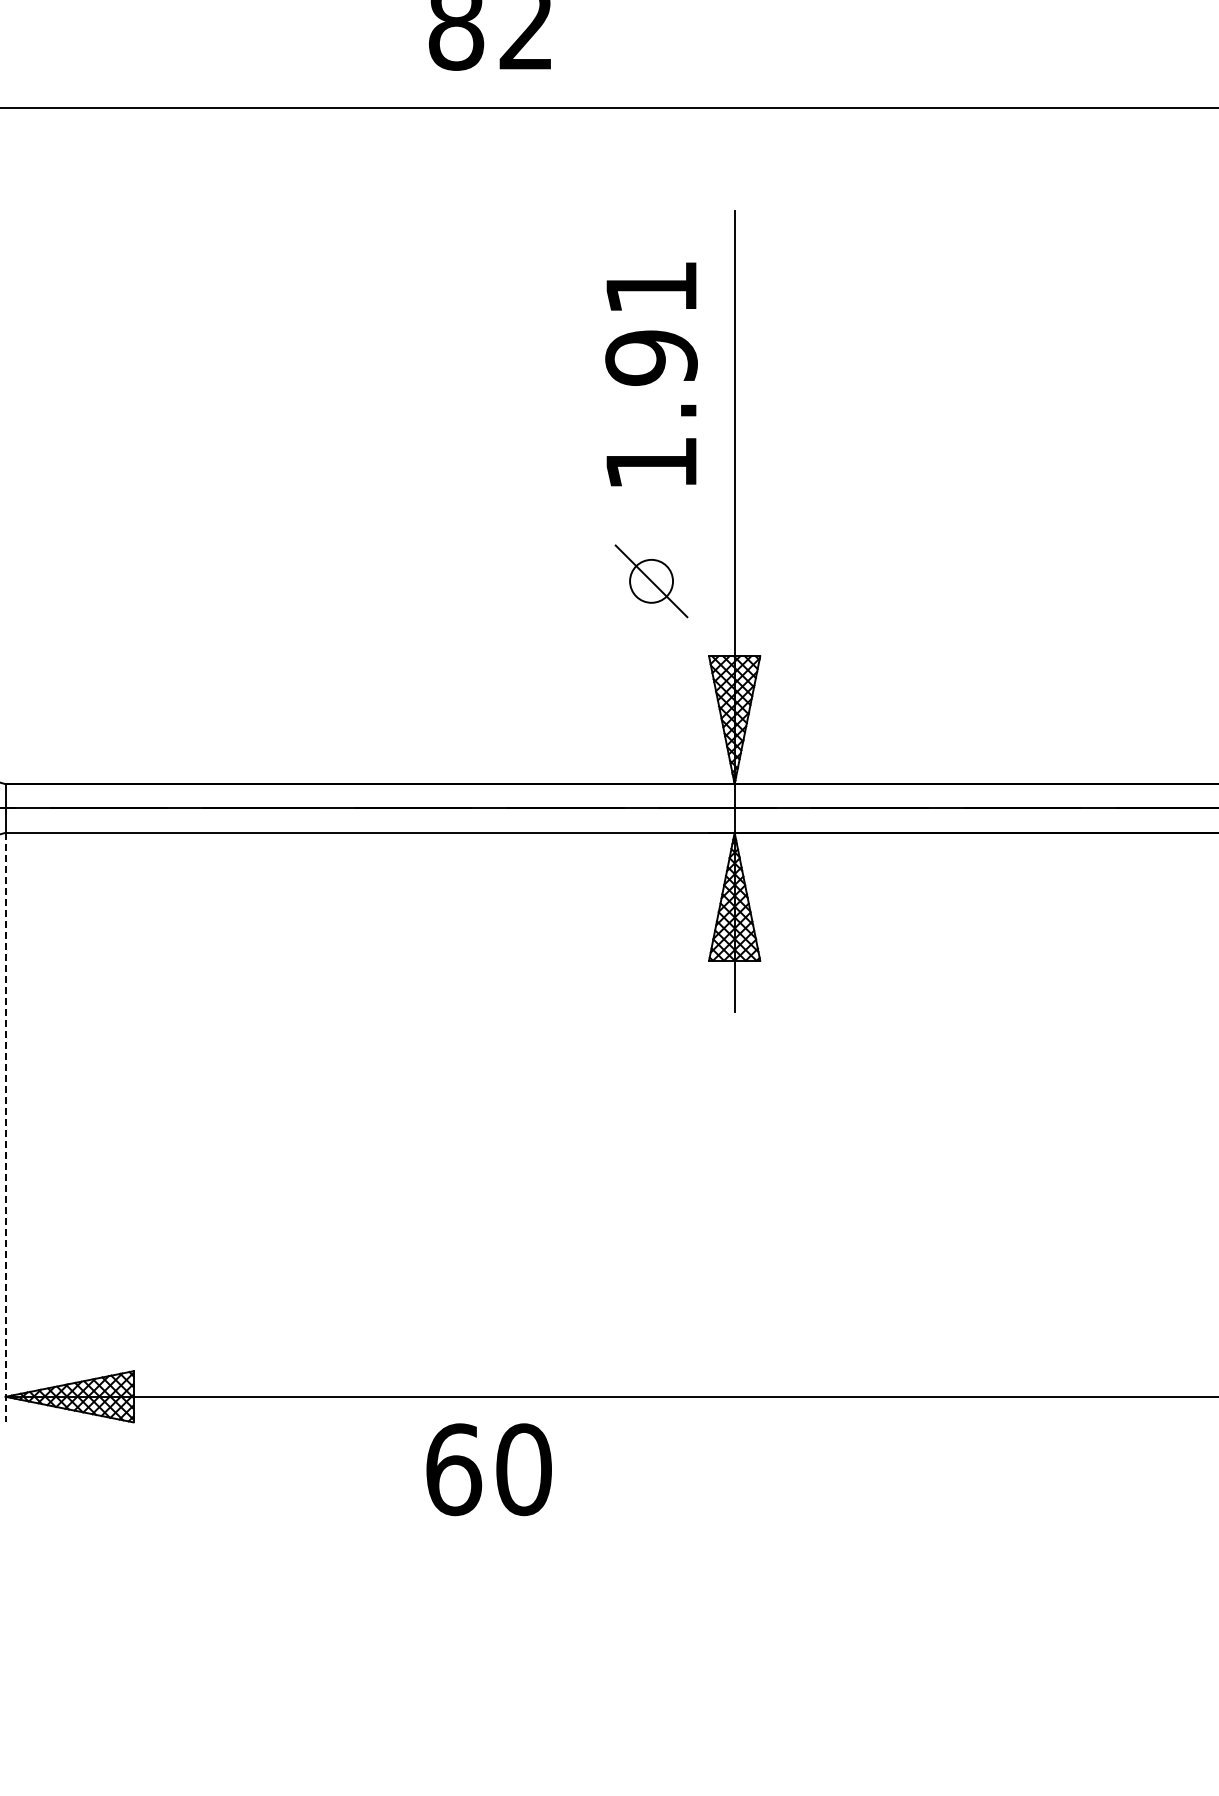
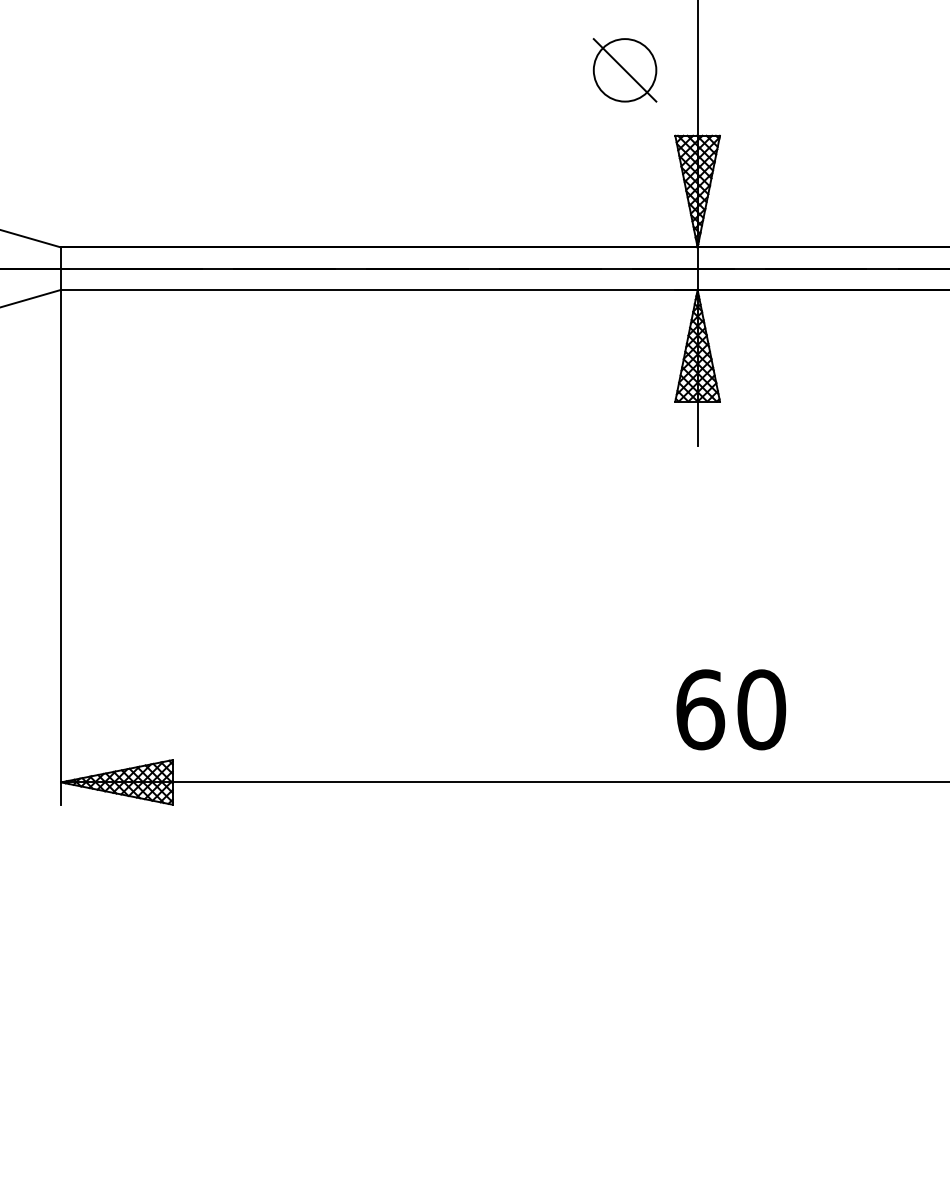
circle: (651, 581) -> (625, 70), size x1.67
line: (5, 1127) -> (60, 547), dashed -> solid
text: (488, 1469) -> (730, 709), moved

